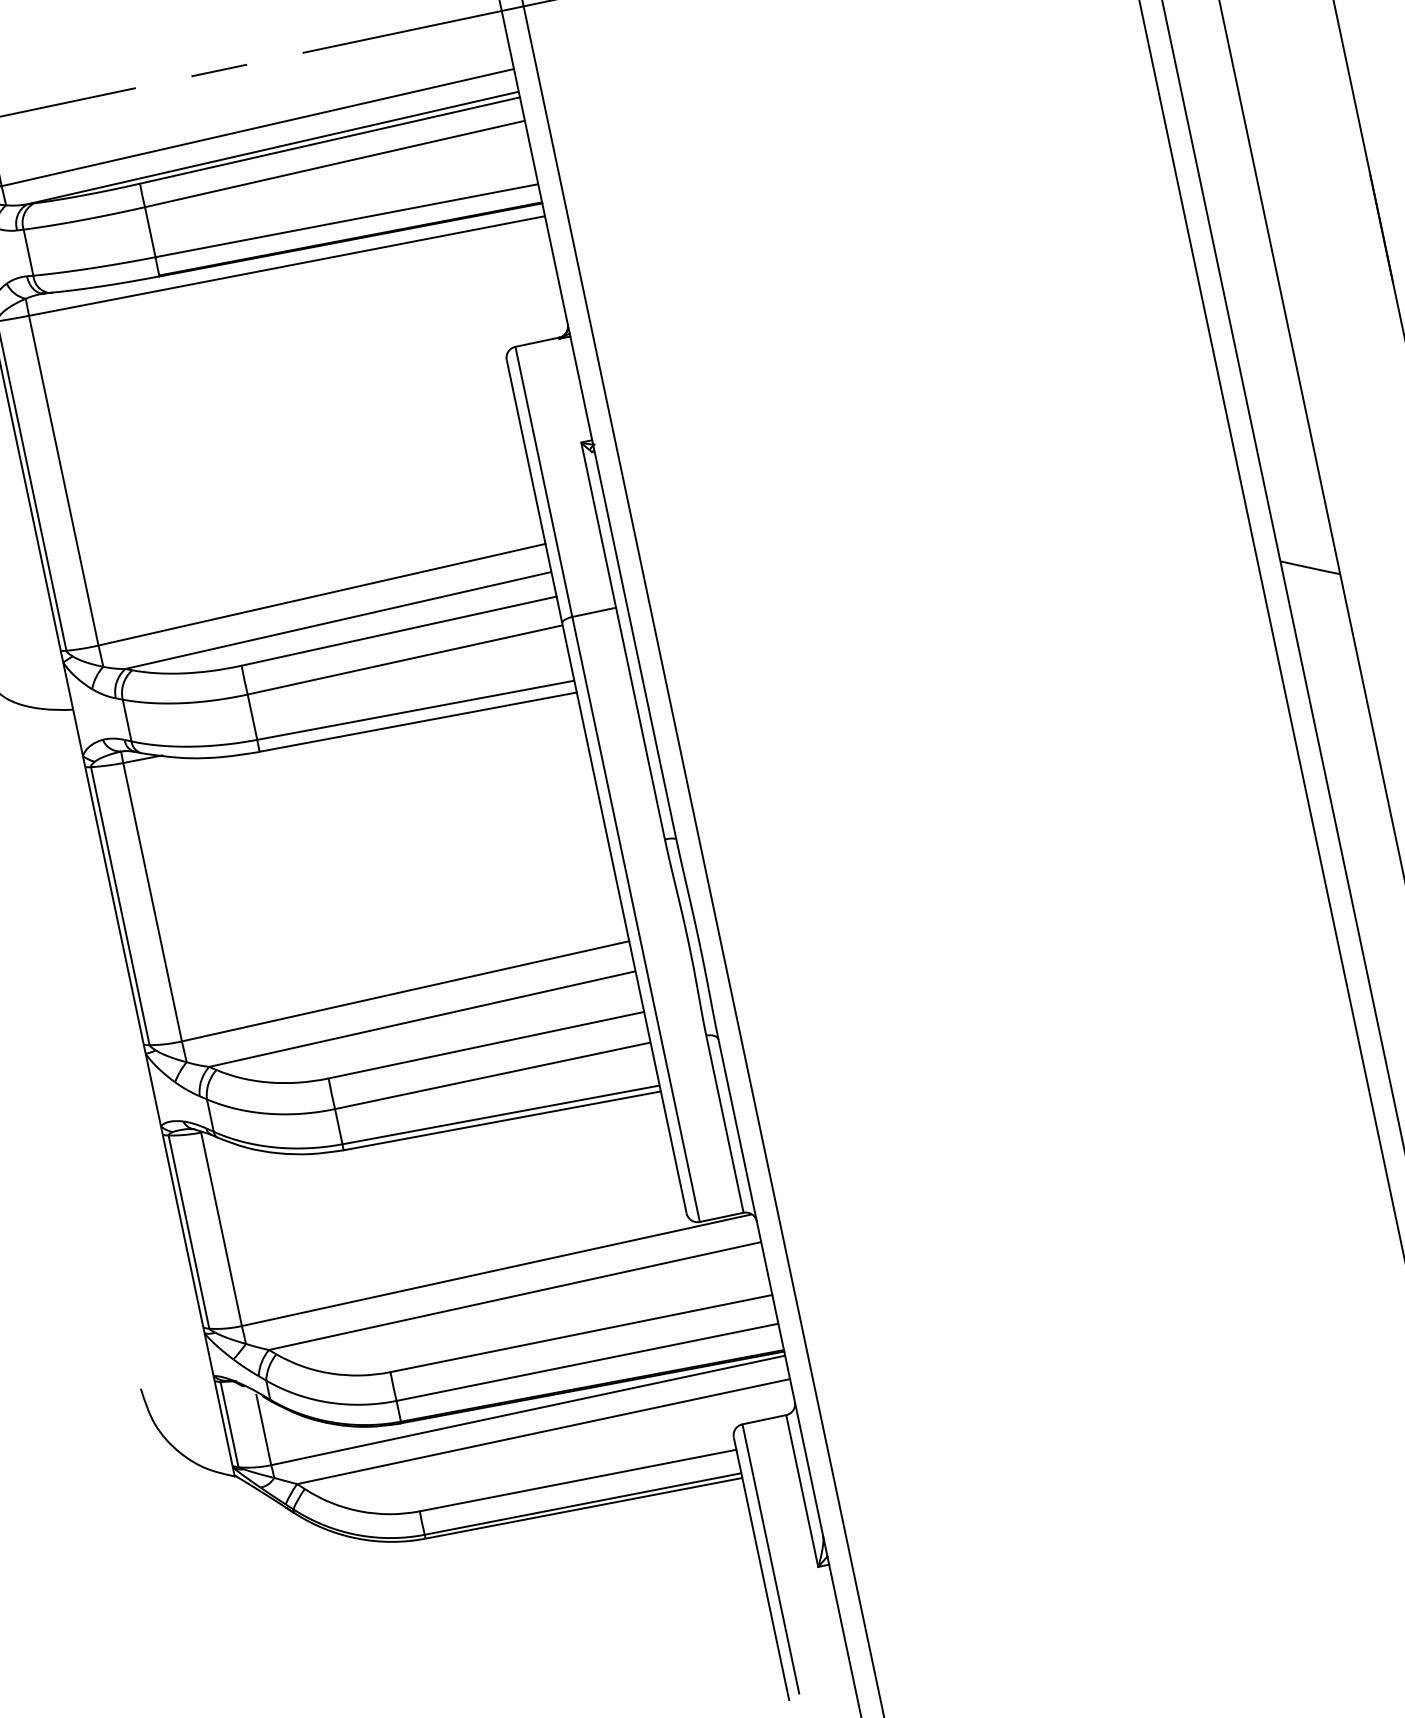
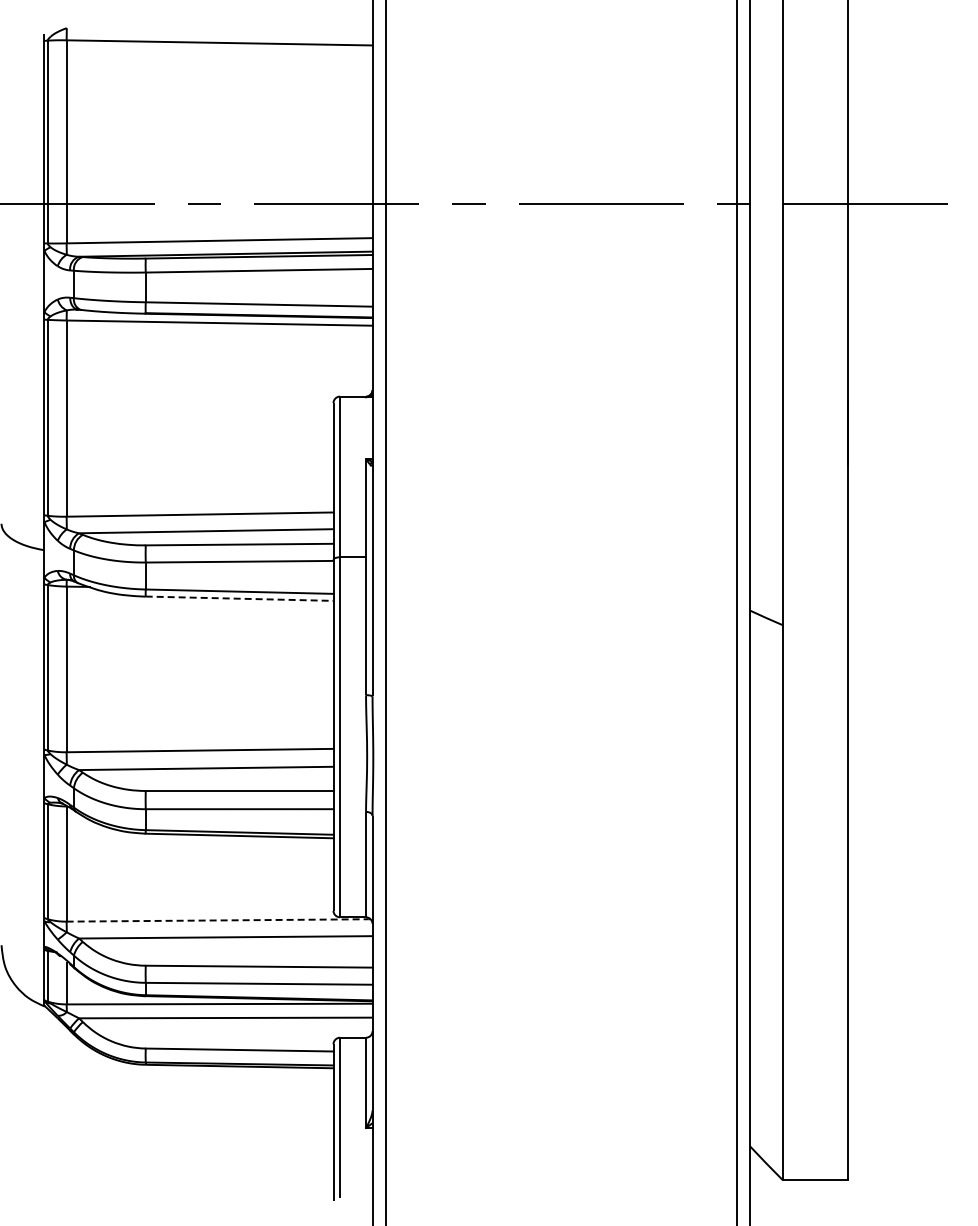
line: (418, 721) -> (239, 598), solid -> dashed
line: (498, 1270) -> (219, 920), solid -> dashed

